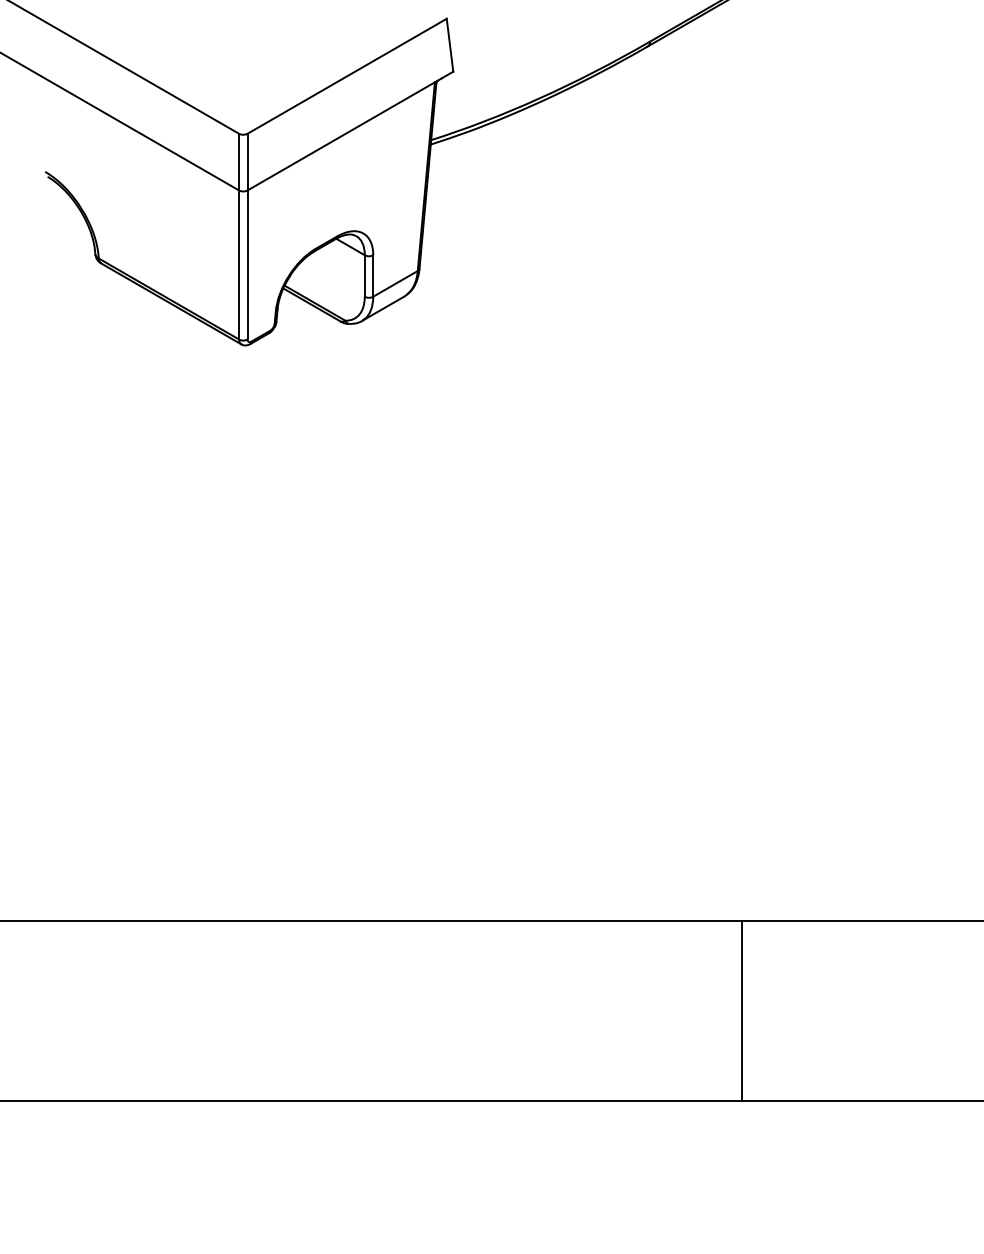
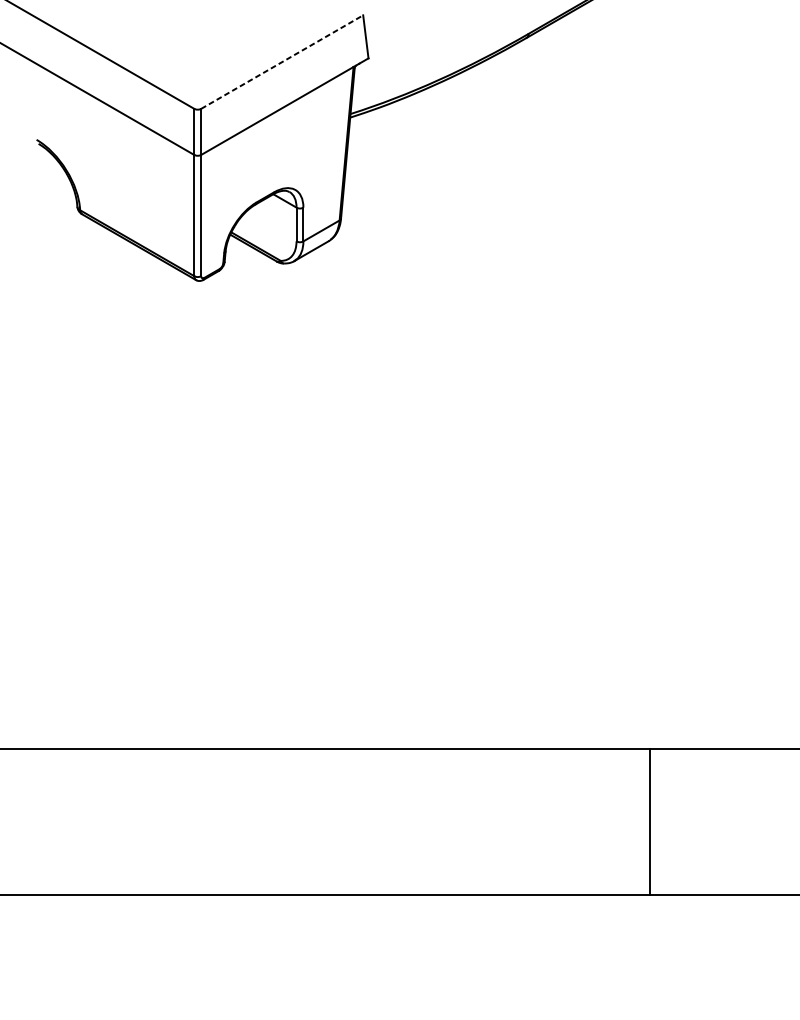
line: (347, 76) -> (282, 62), solid -> dashed
line: (742, 1010) -> (650, 821), moved

